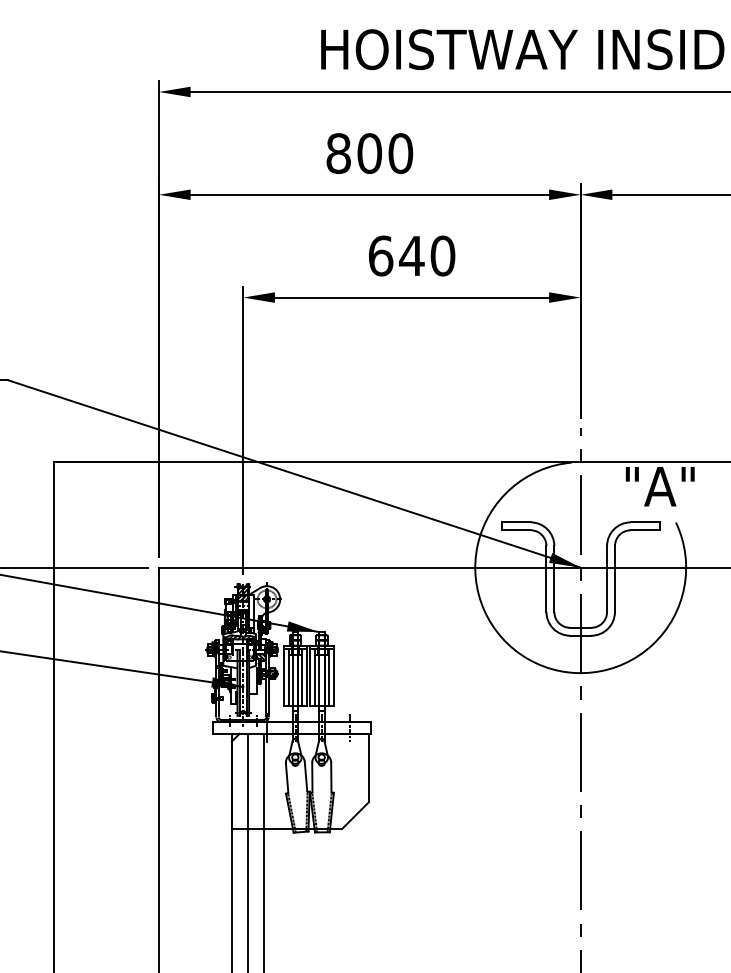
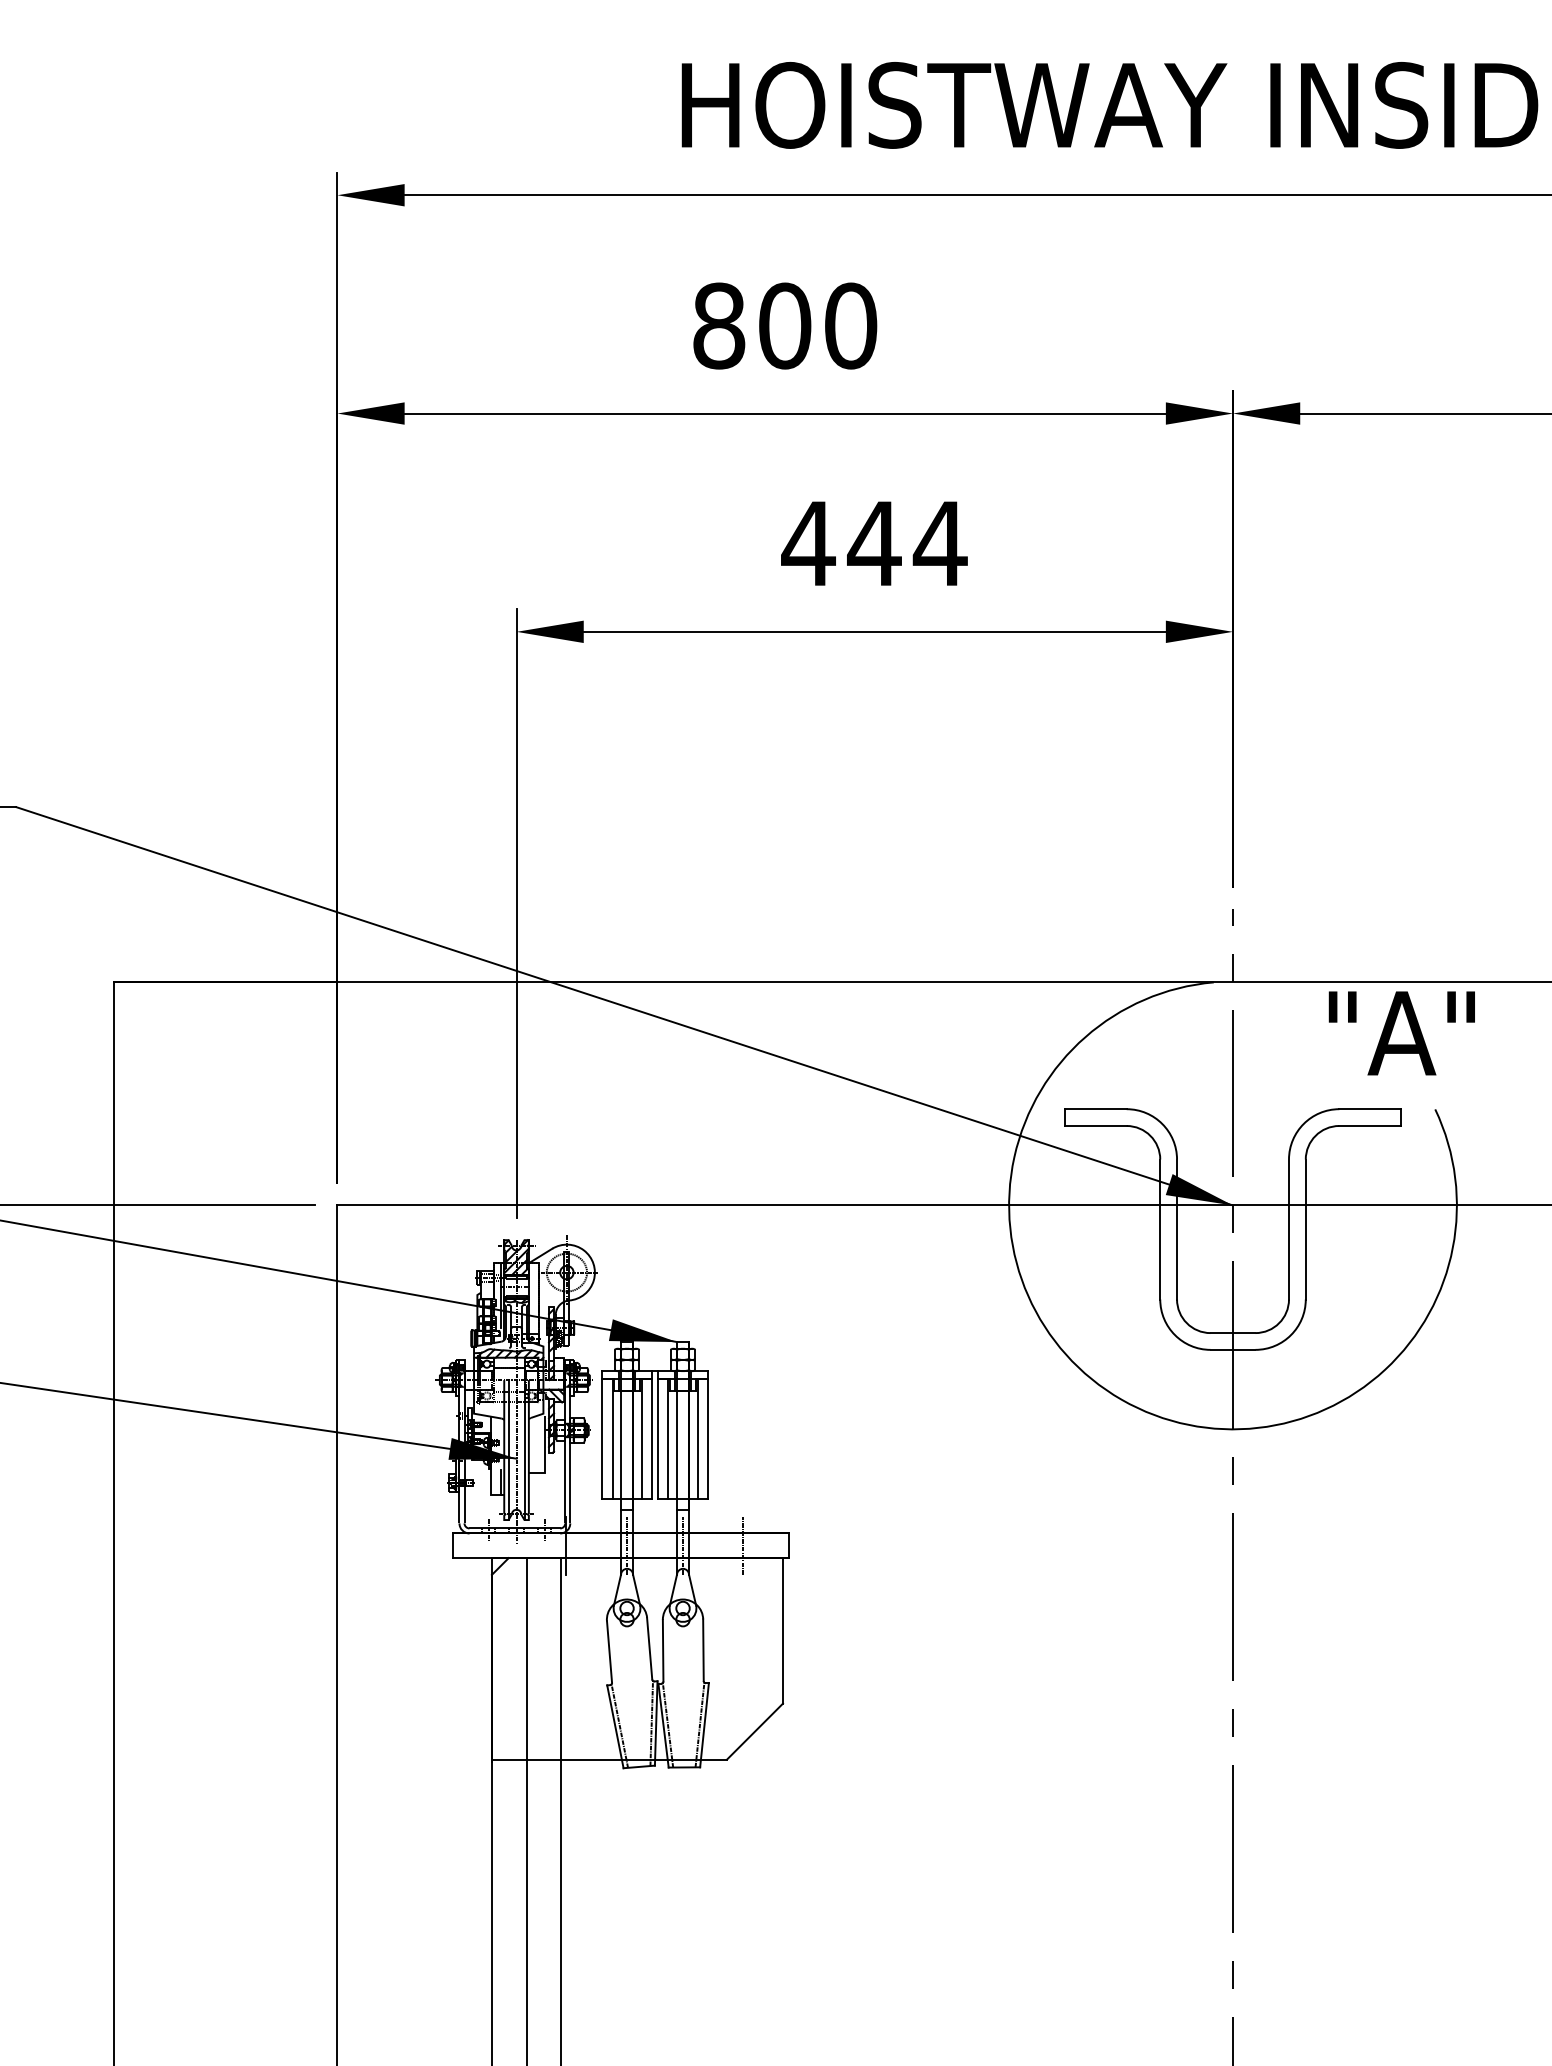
text: (411, 255) -> (873, 542), 640 -> 444

